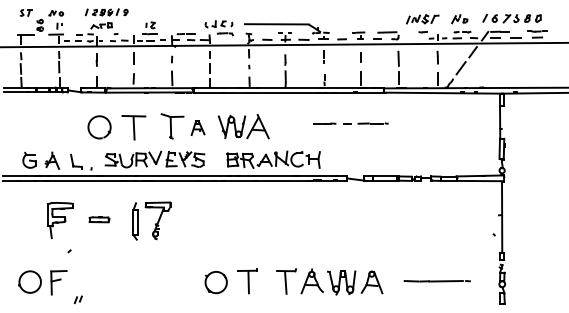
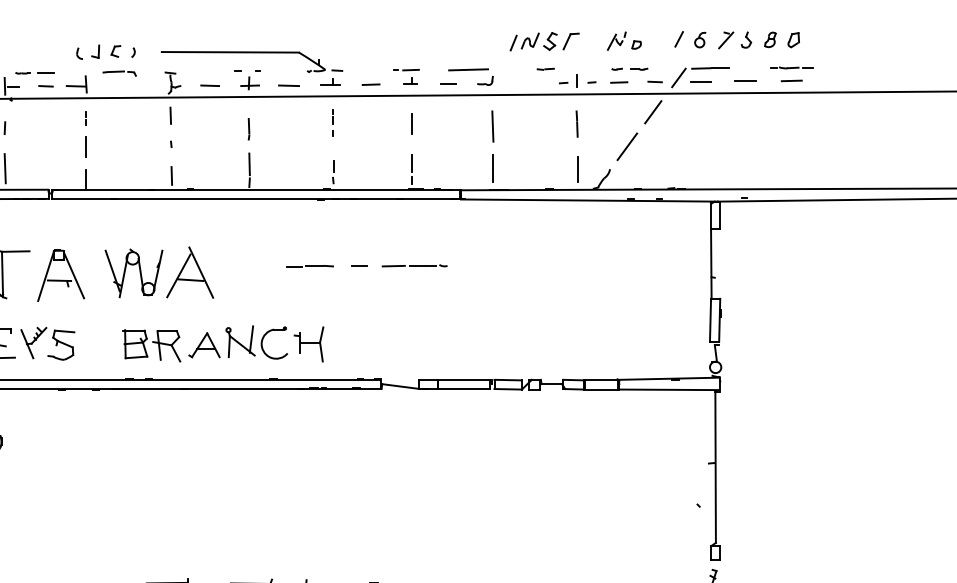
line: (350, 123) -> (365, 265), moved
part: (197, 127) -> (59, 274), size x1.67

